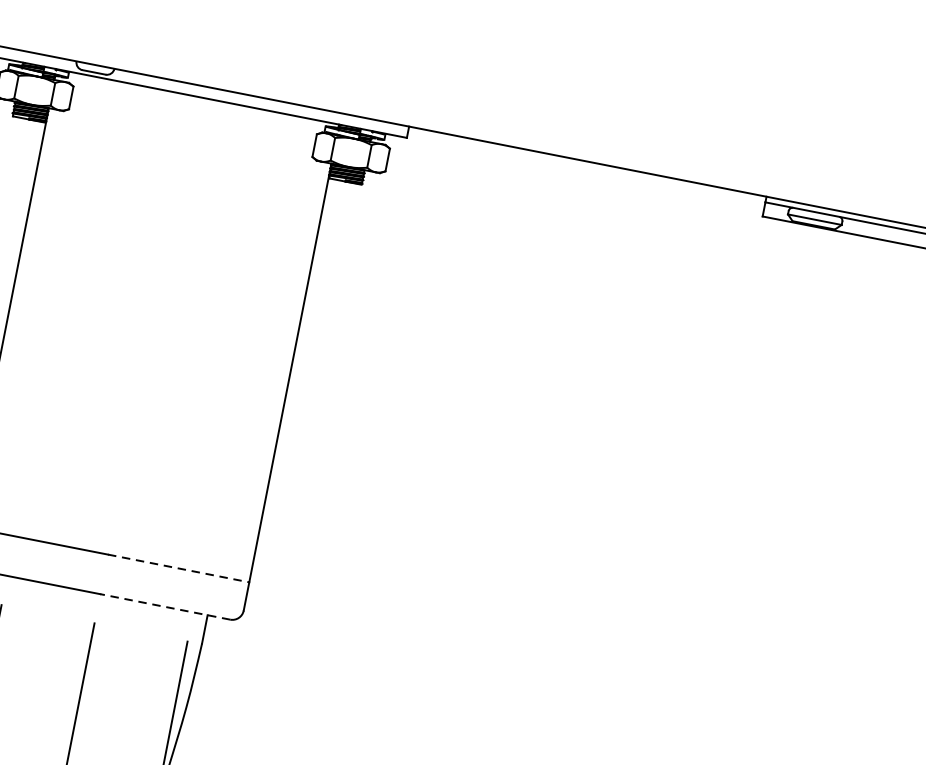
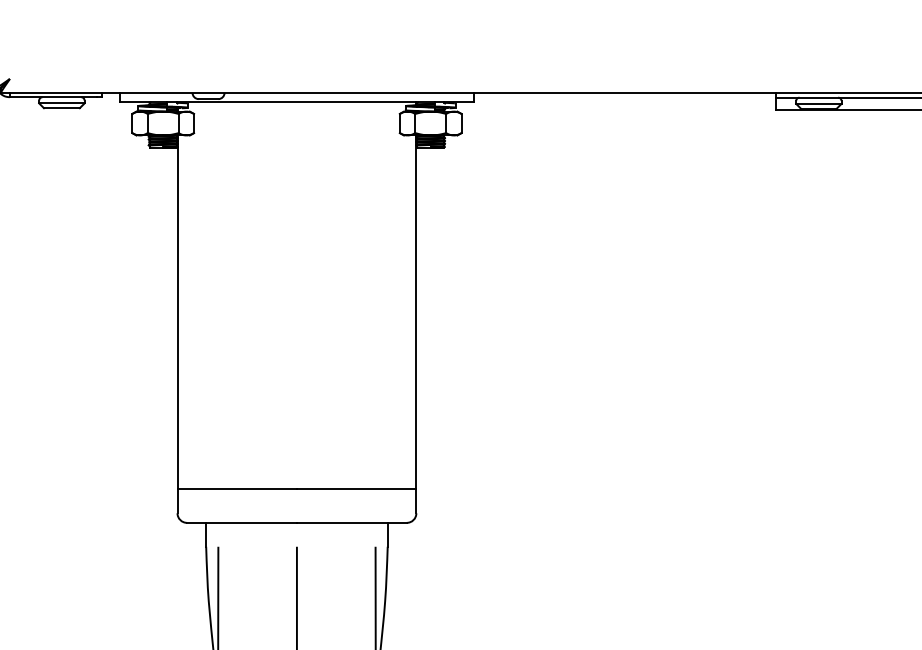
line: (178, 568) -> (356, 489), dashed -> solid
line: (164, 606) -> (351, 522), dashed -> solid

